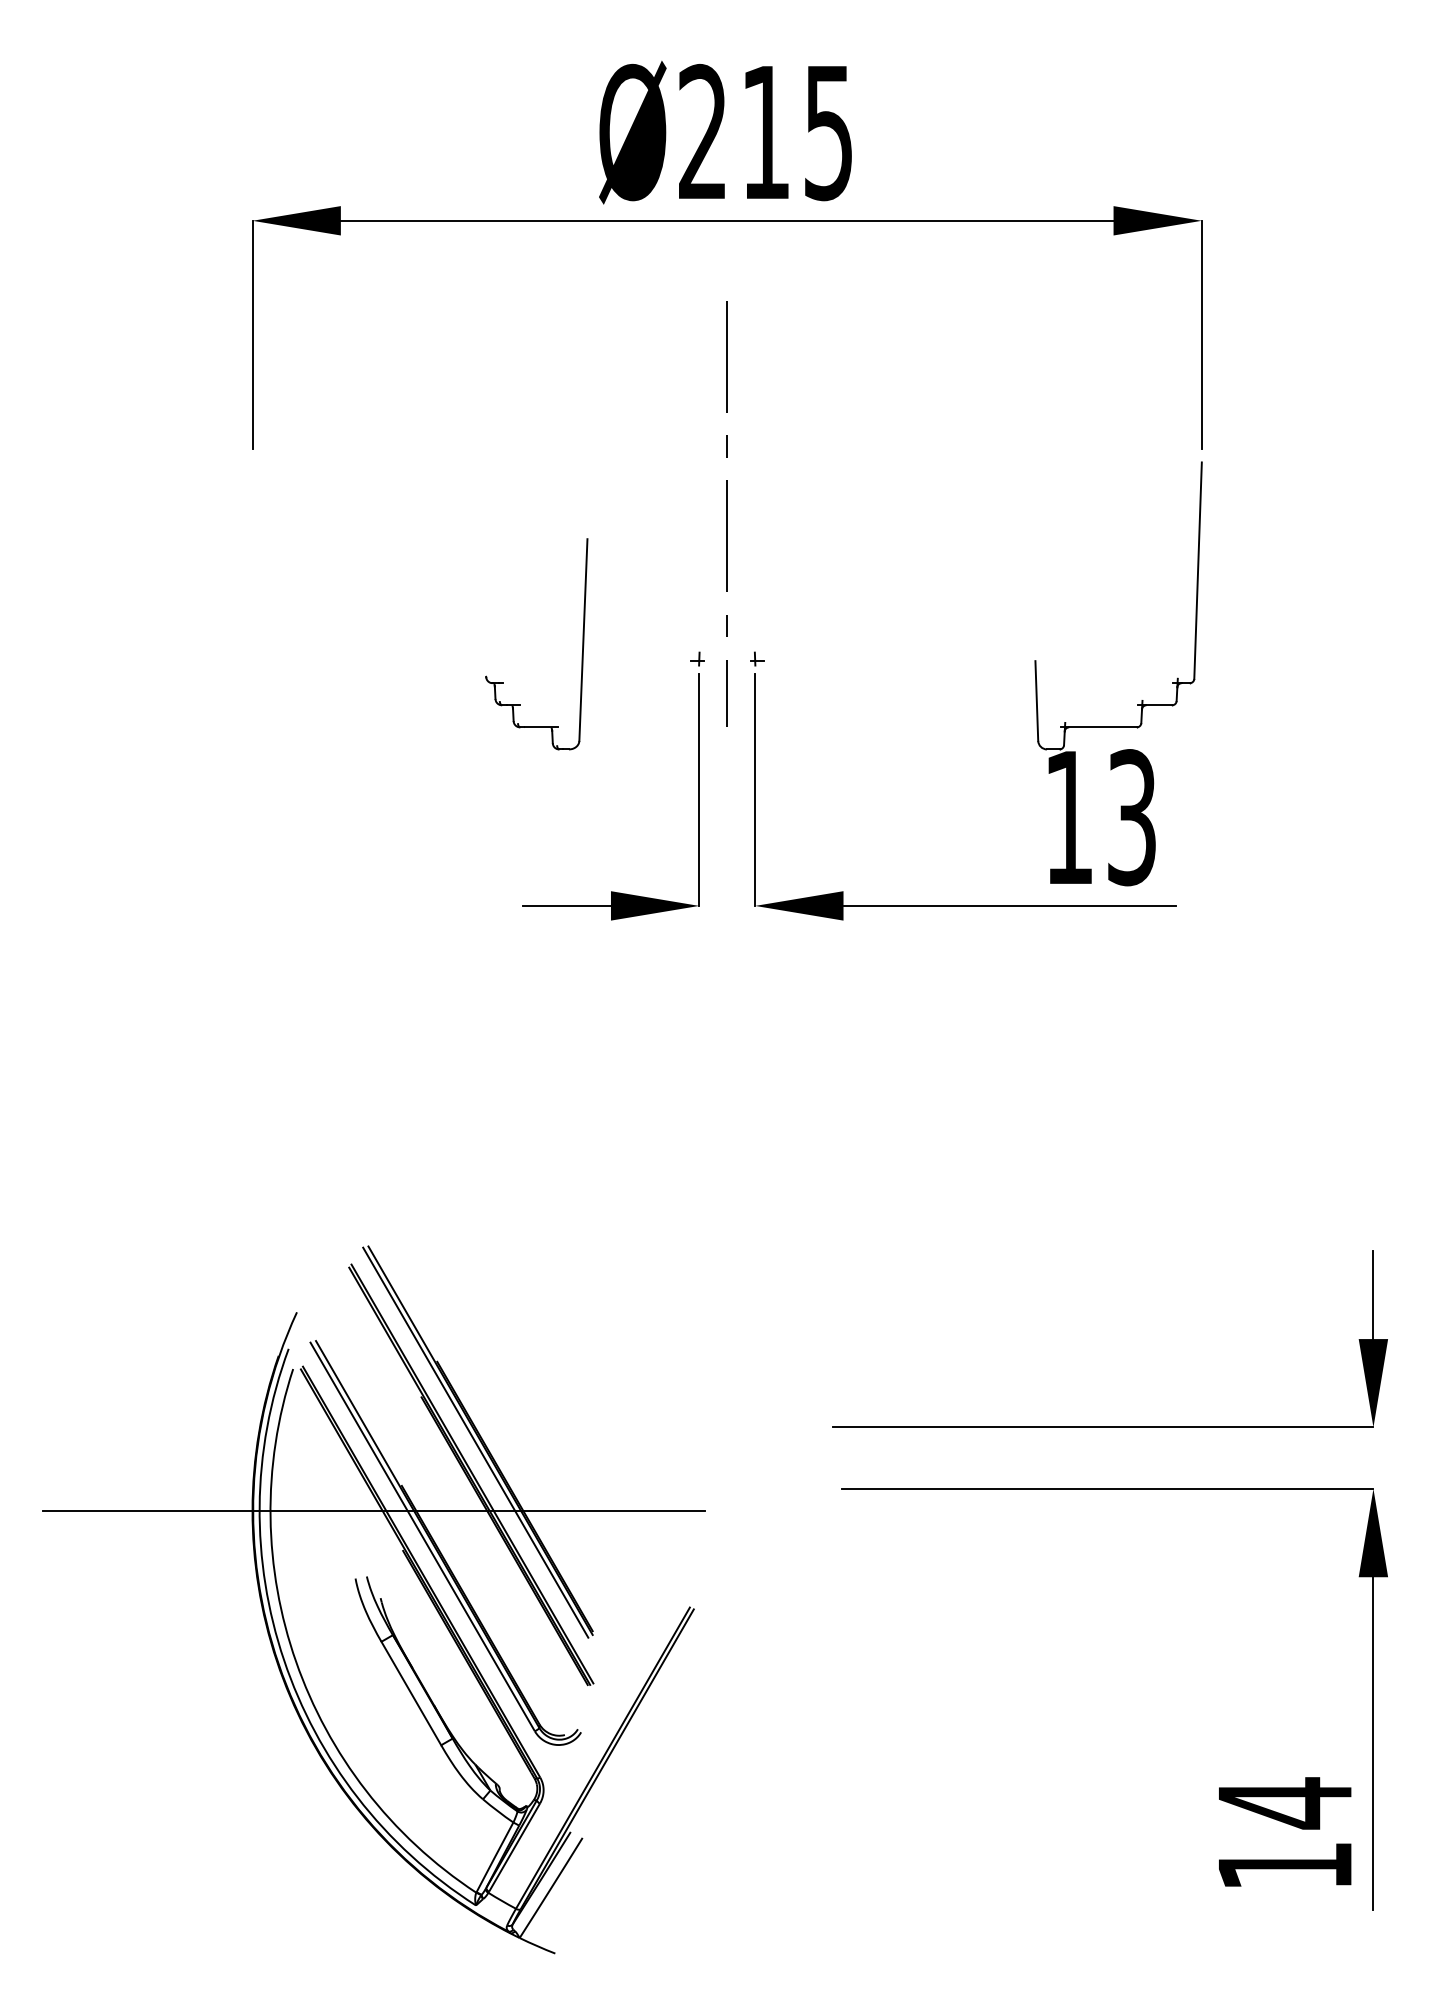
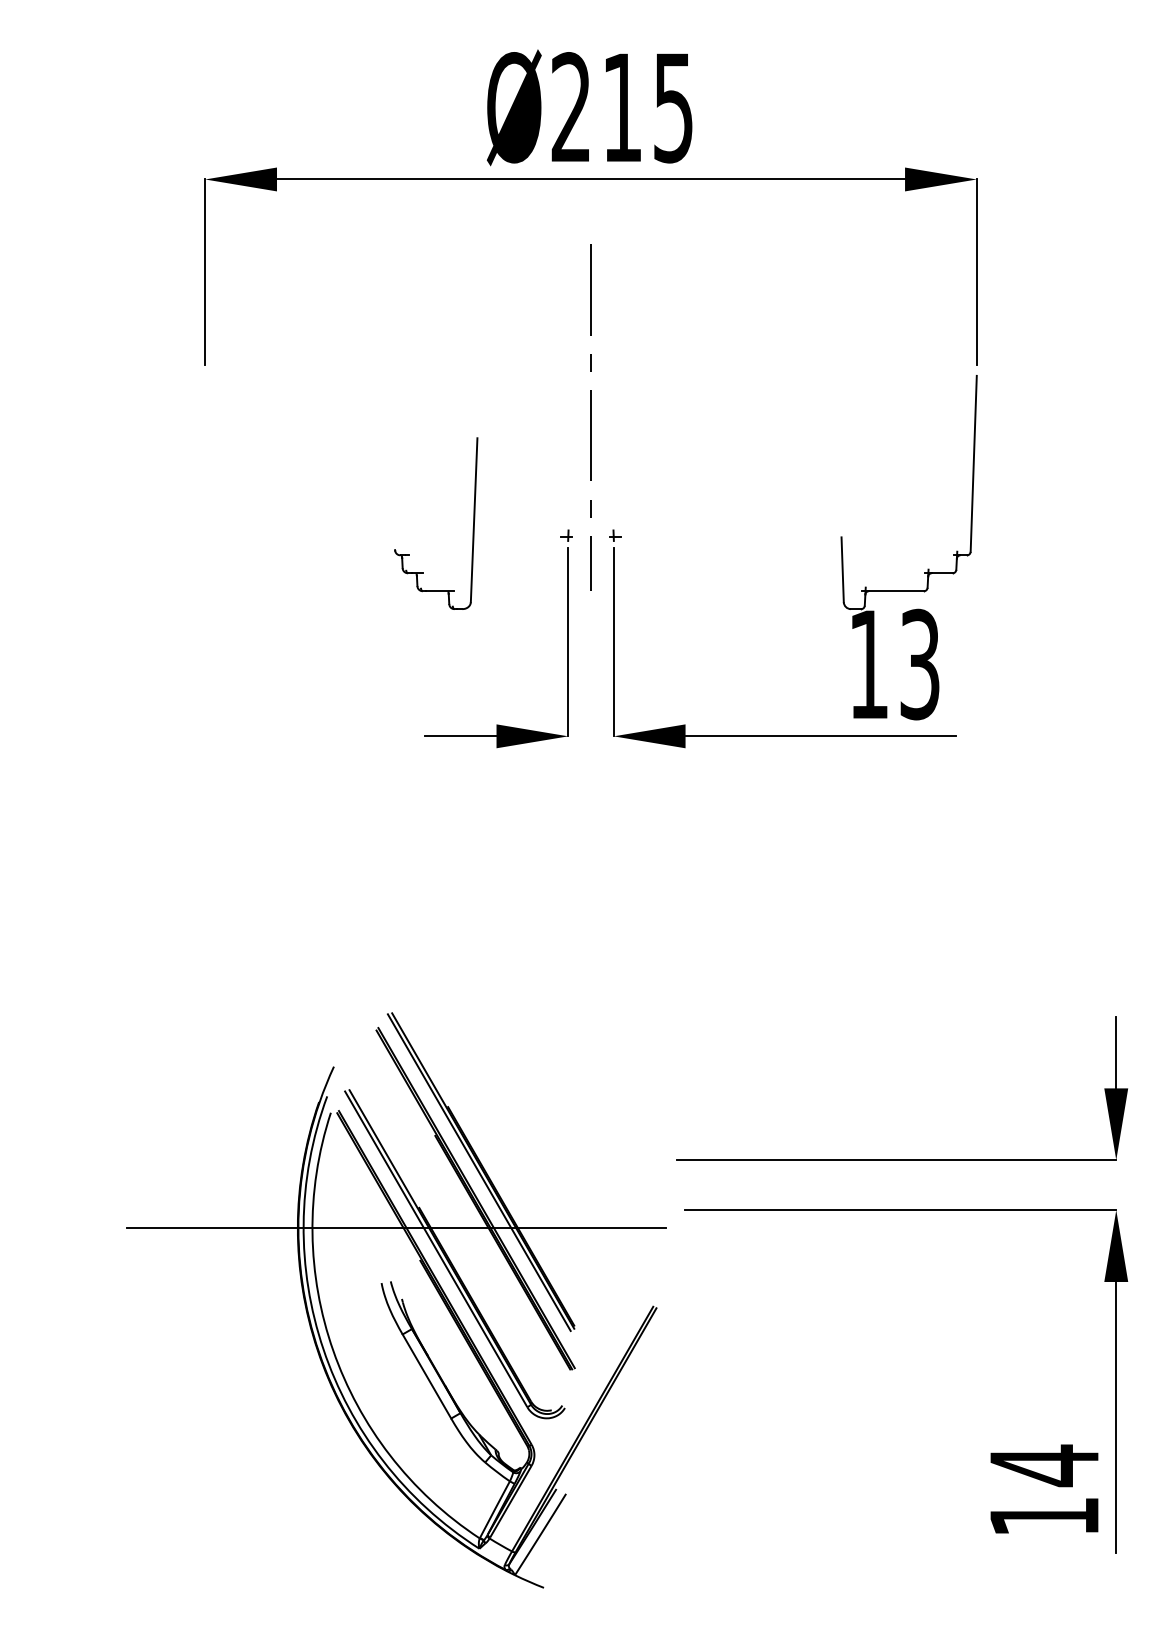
part: (373, 1599) -> (396, 1300), moved

